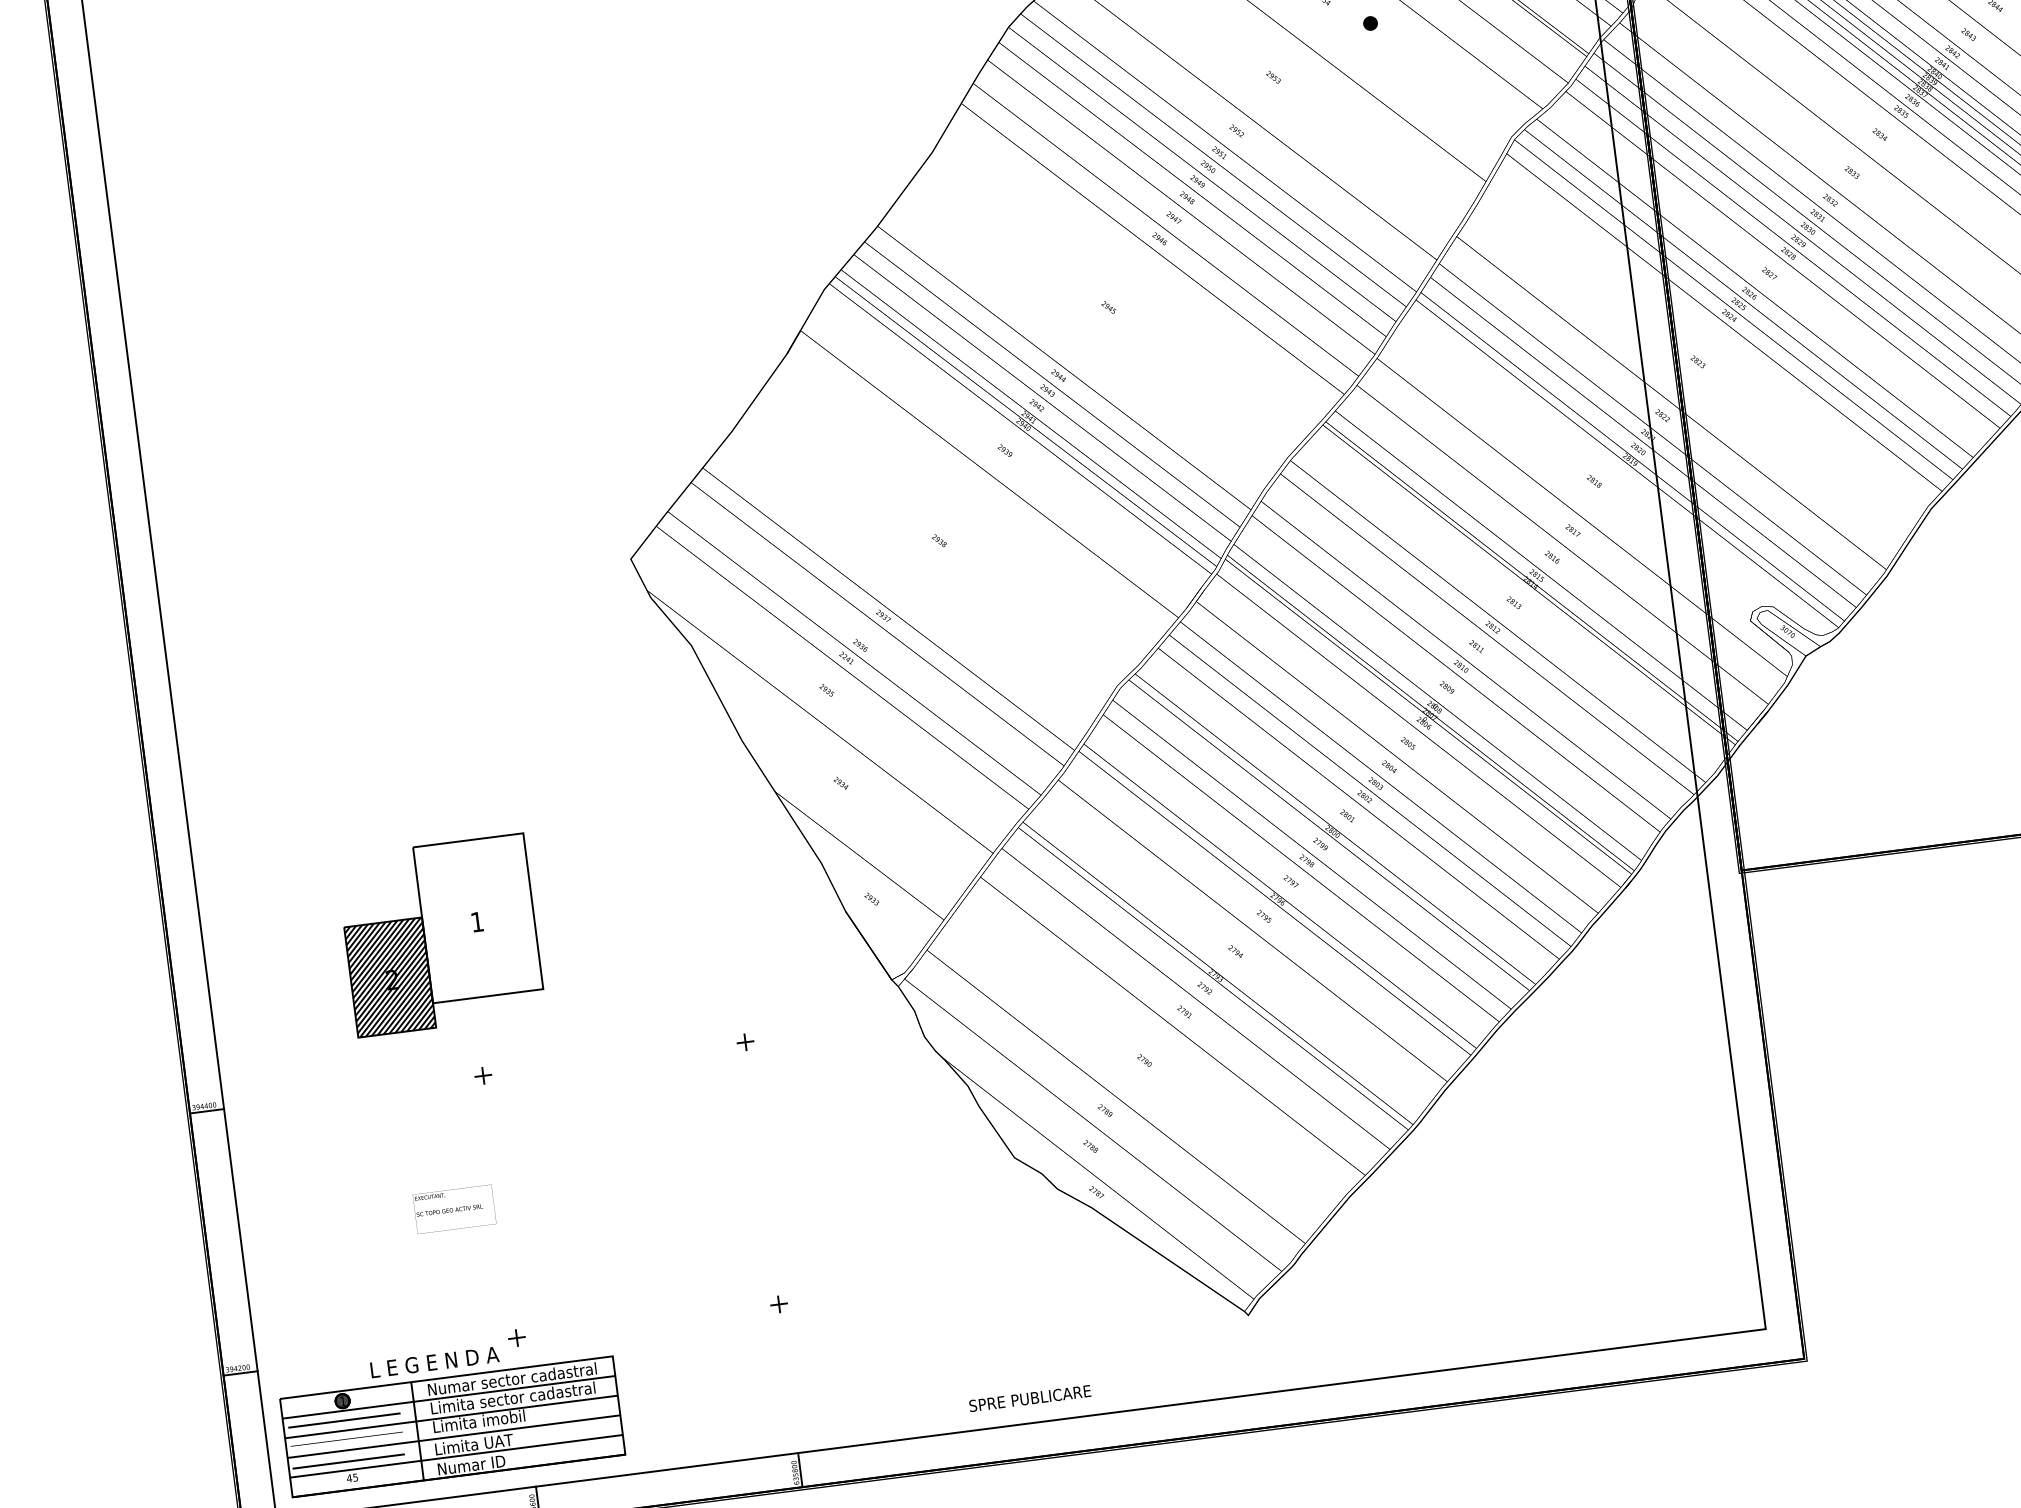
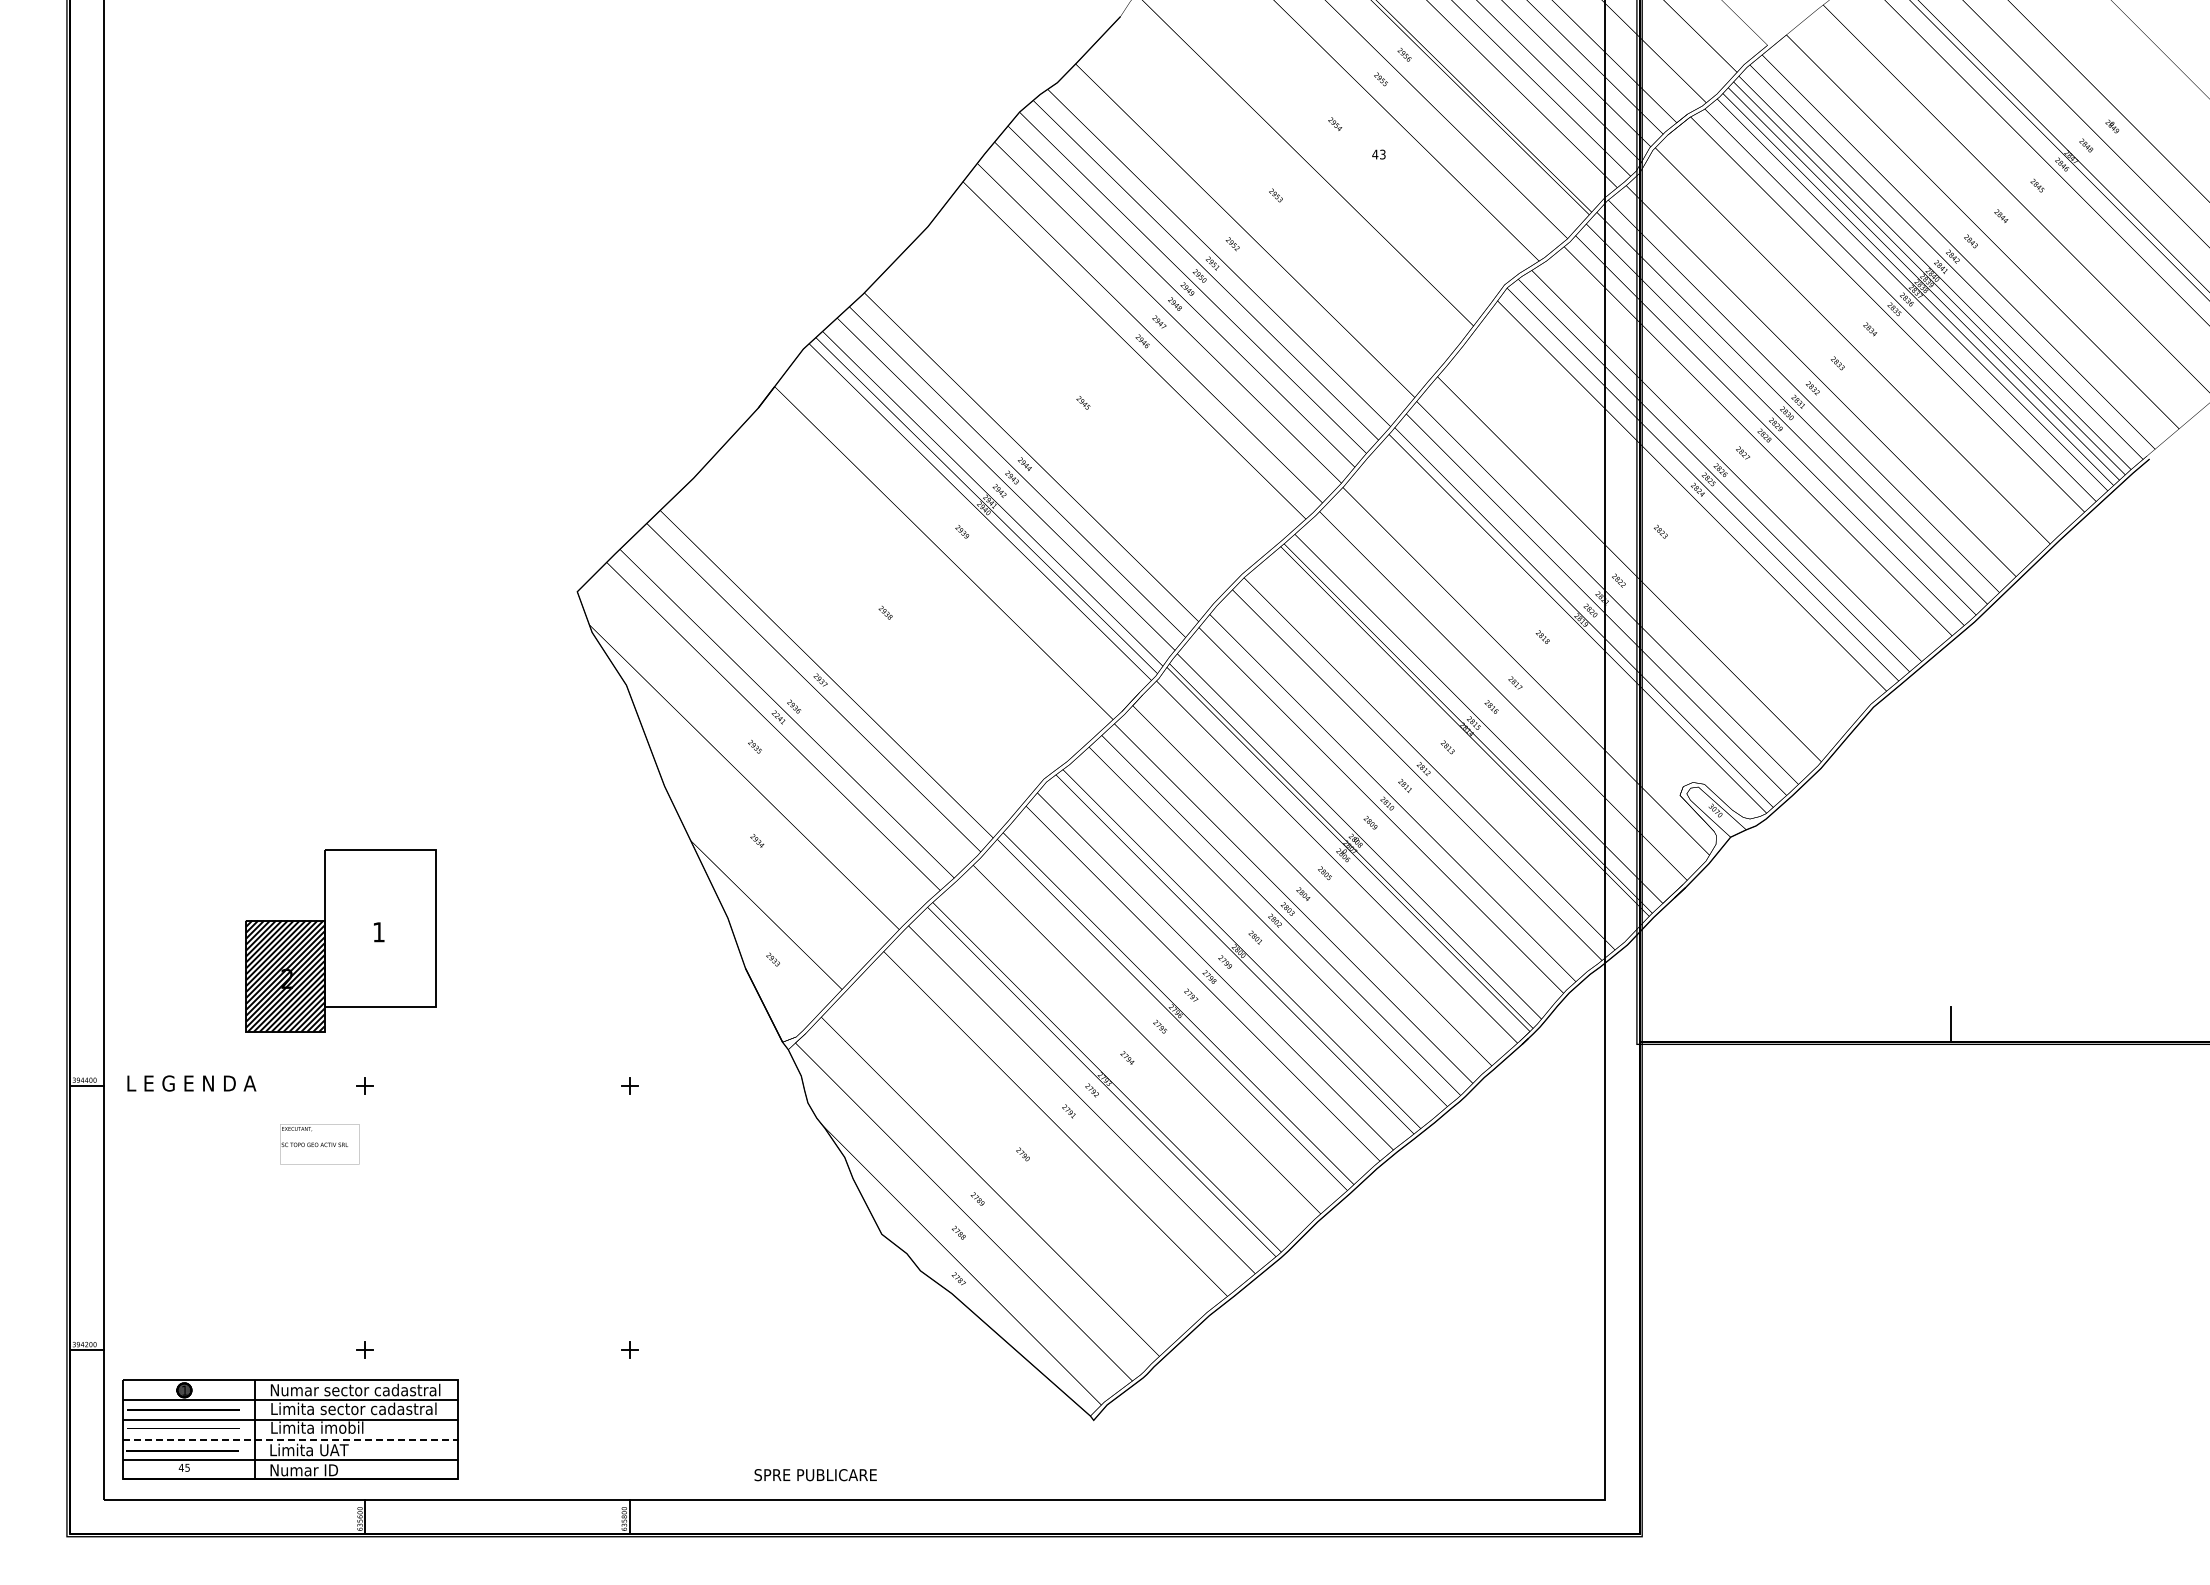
fill: (1369, 23) -> (1378, 154), removed
text: (454, 1209) -> (319, 1144), moved
text: (434, 1362) -> (191, 1083), moved
text: (1029, 1398) -> (815, 1475), moved
line: (454, 1436) -> (290, 1439), solid -> dashed

